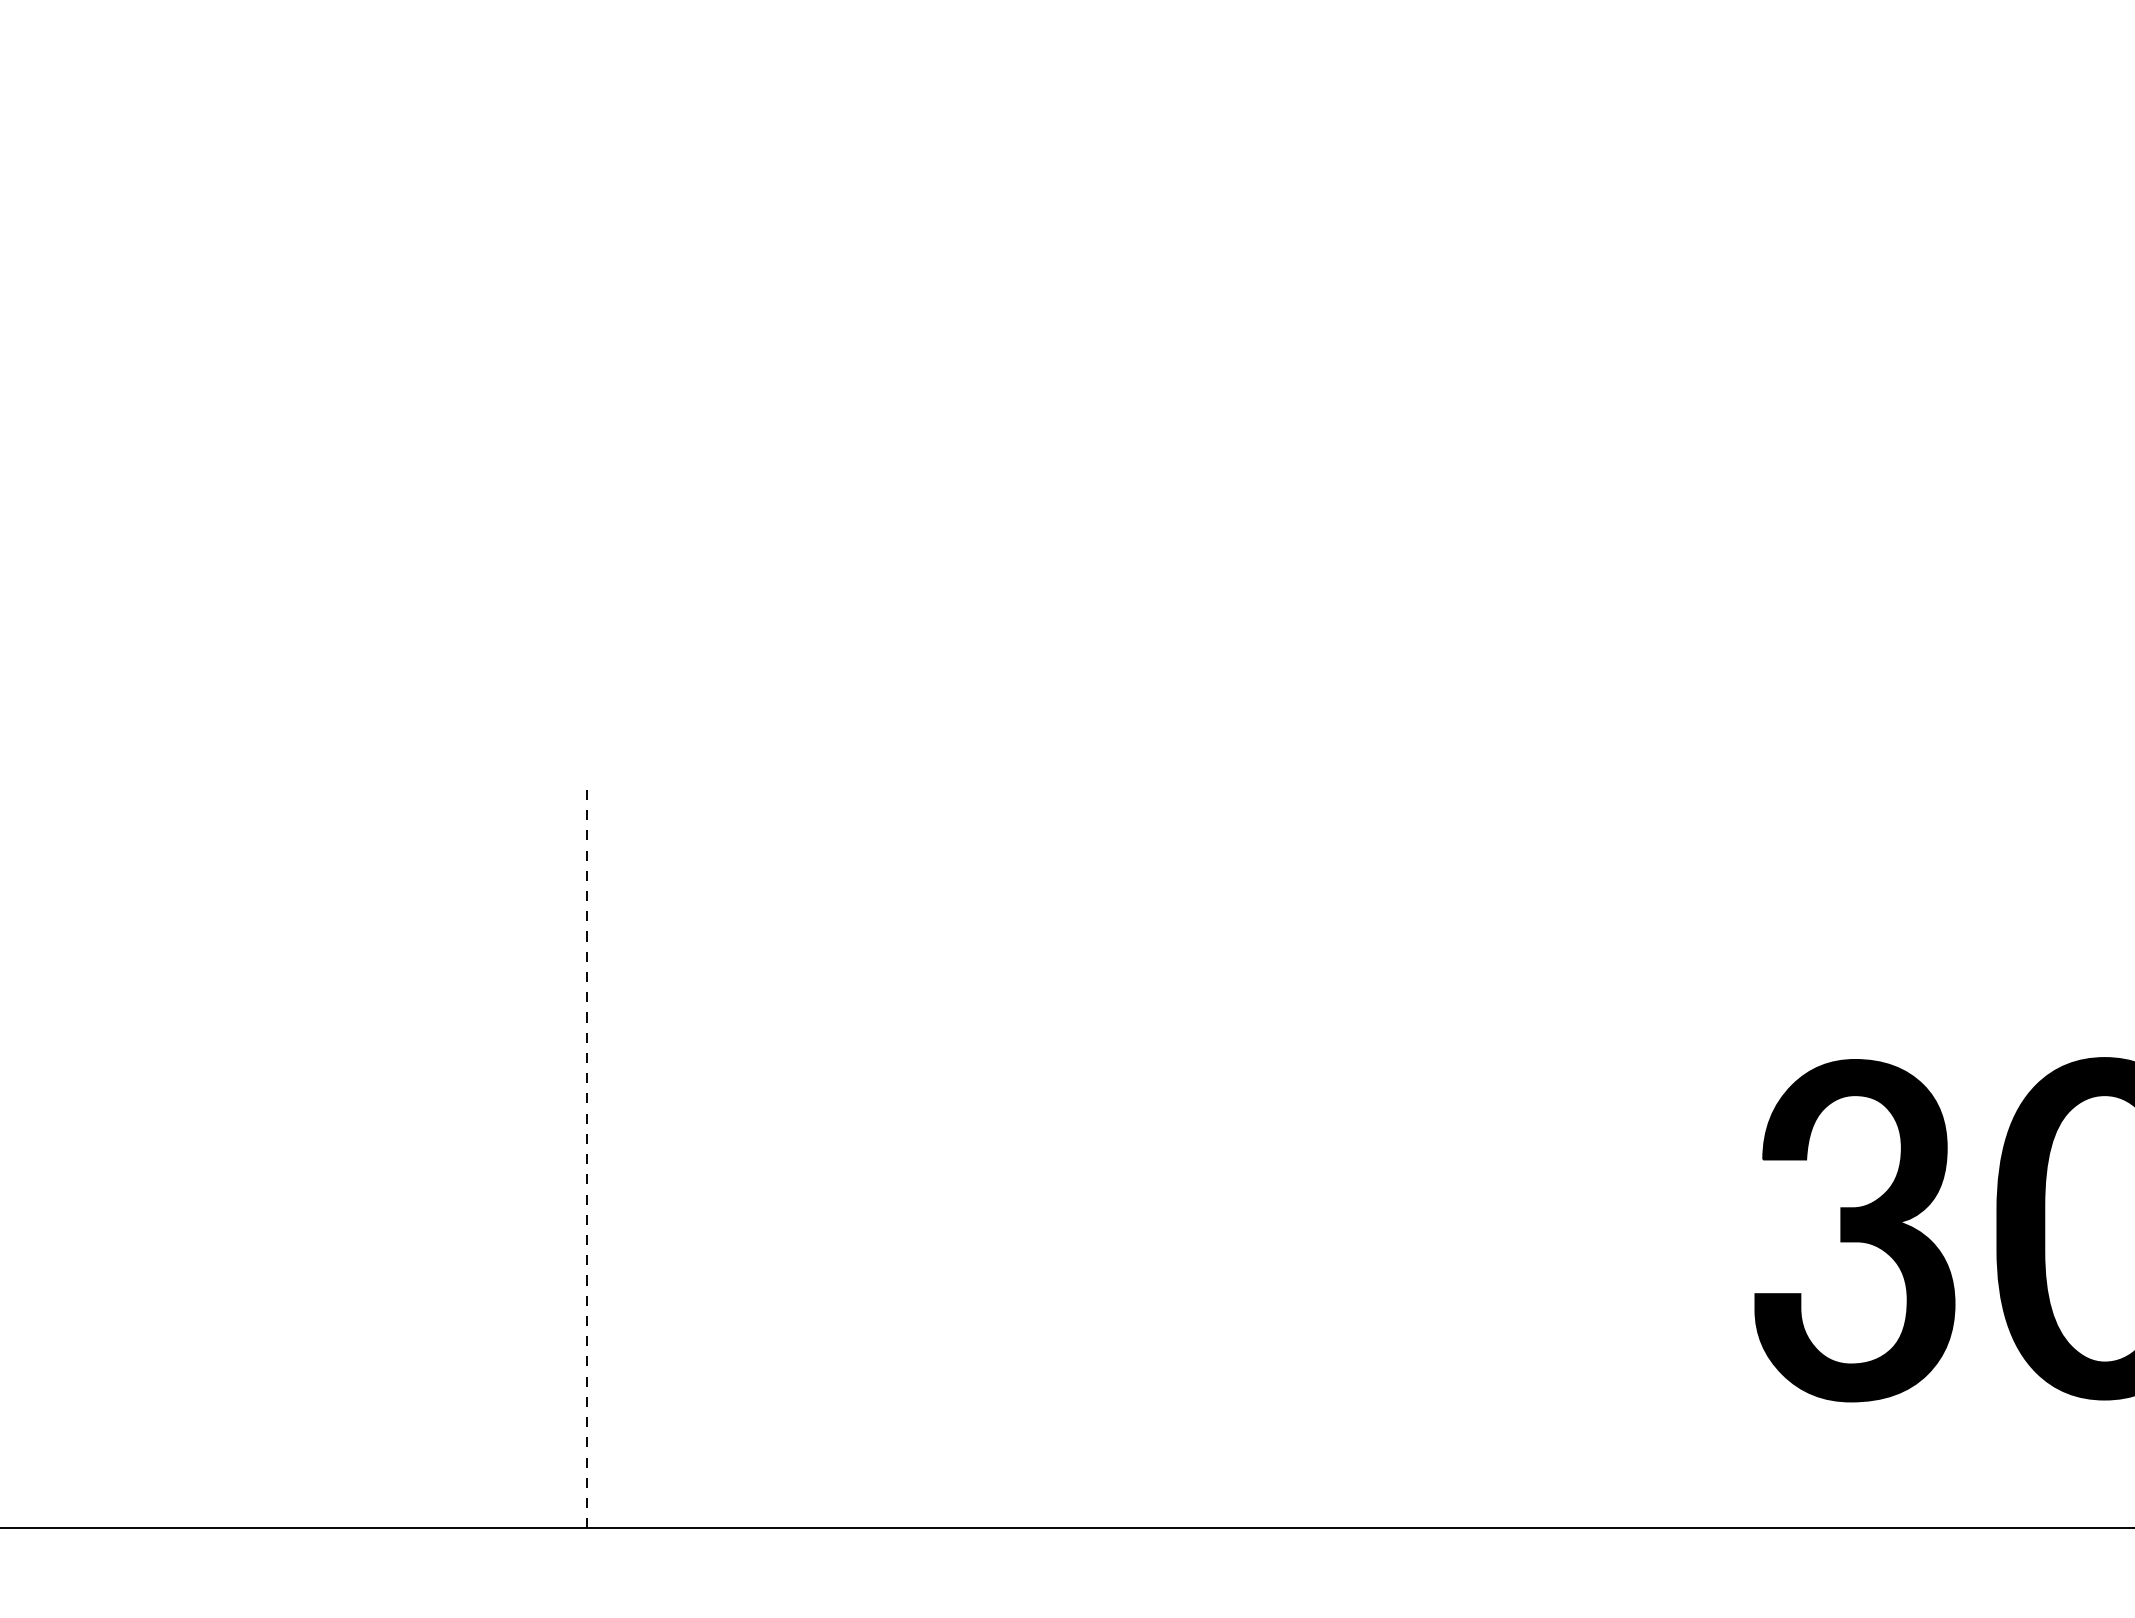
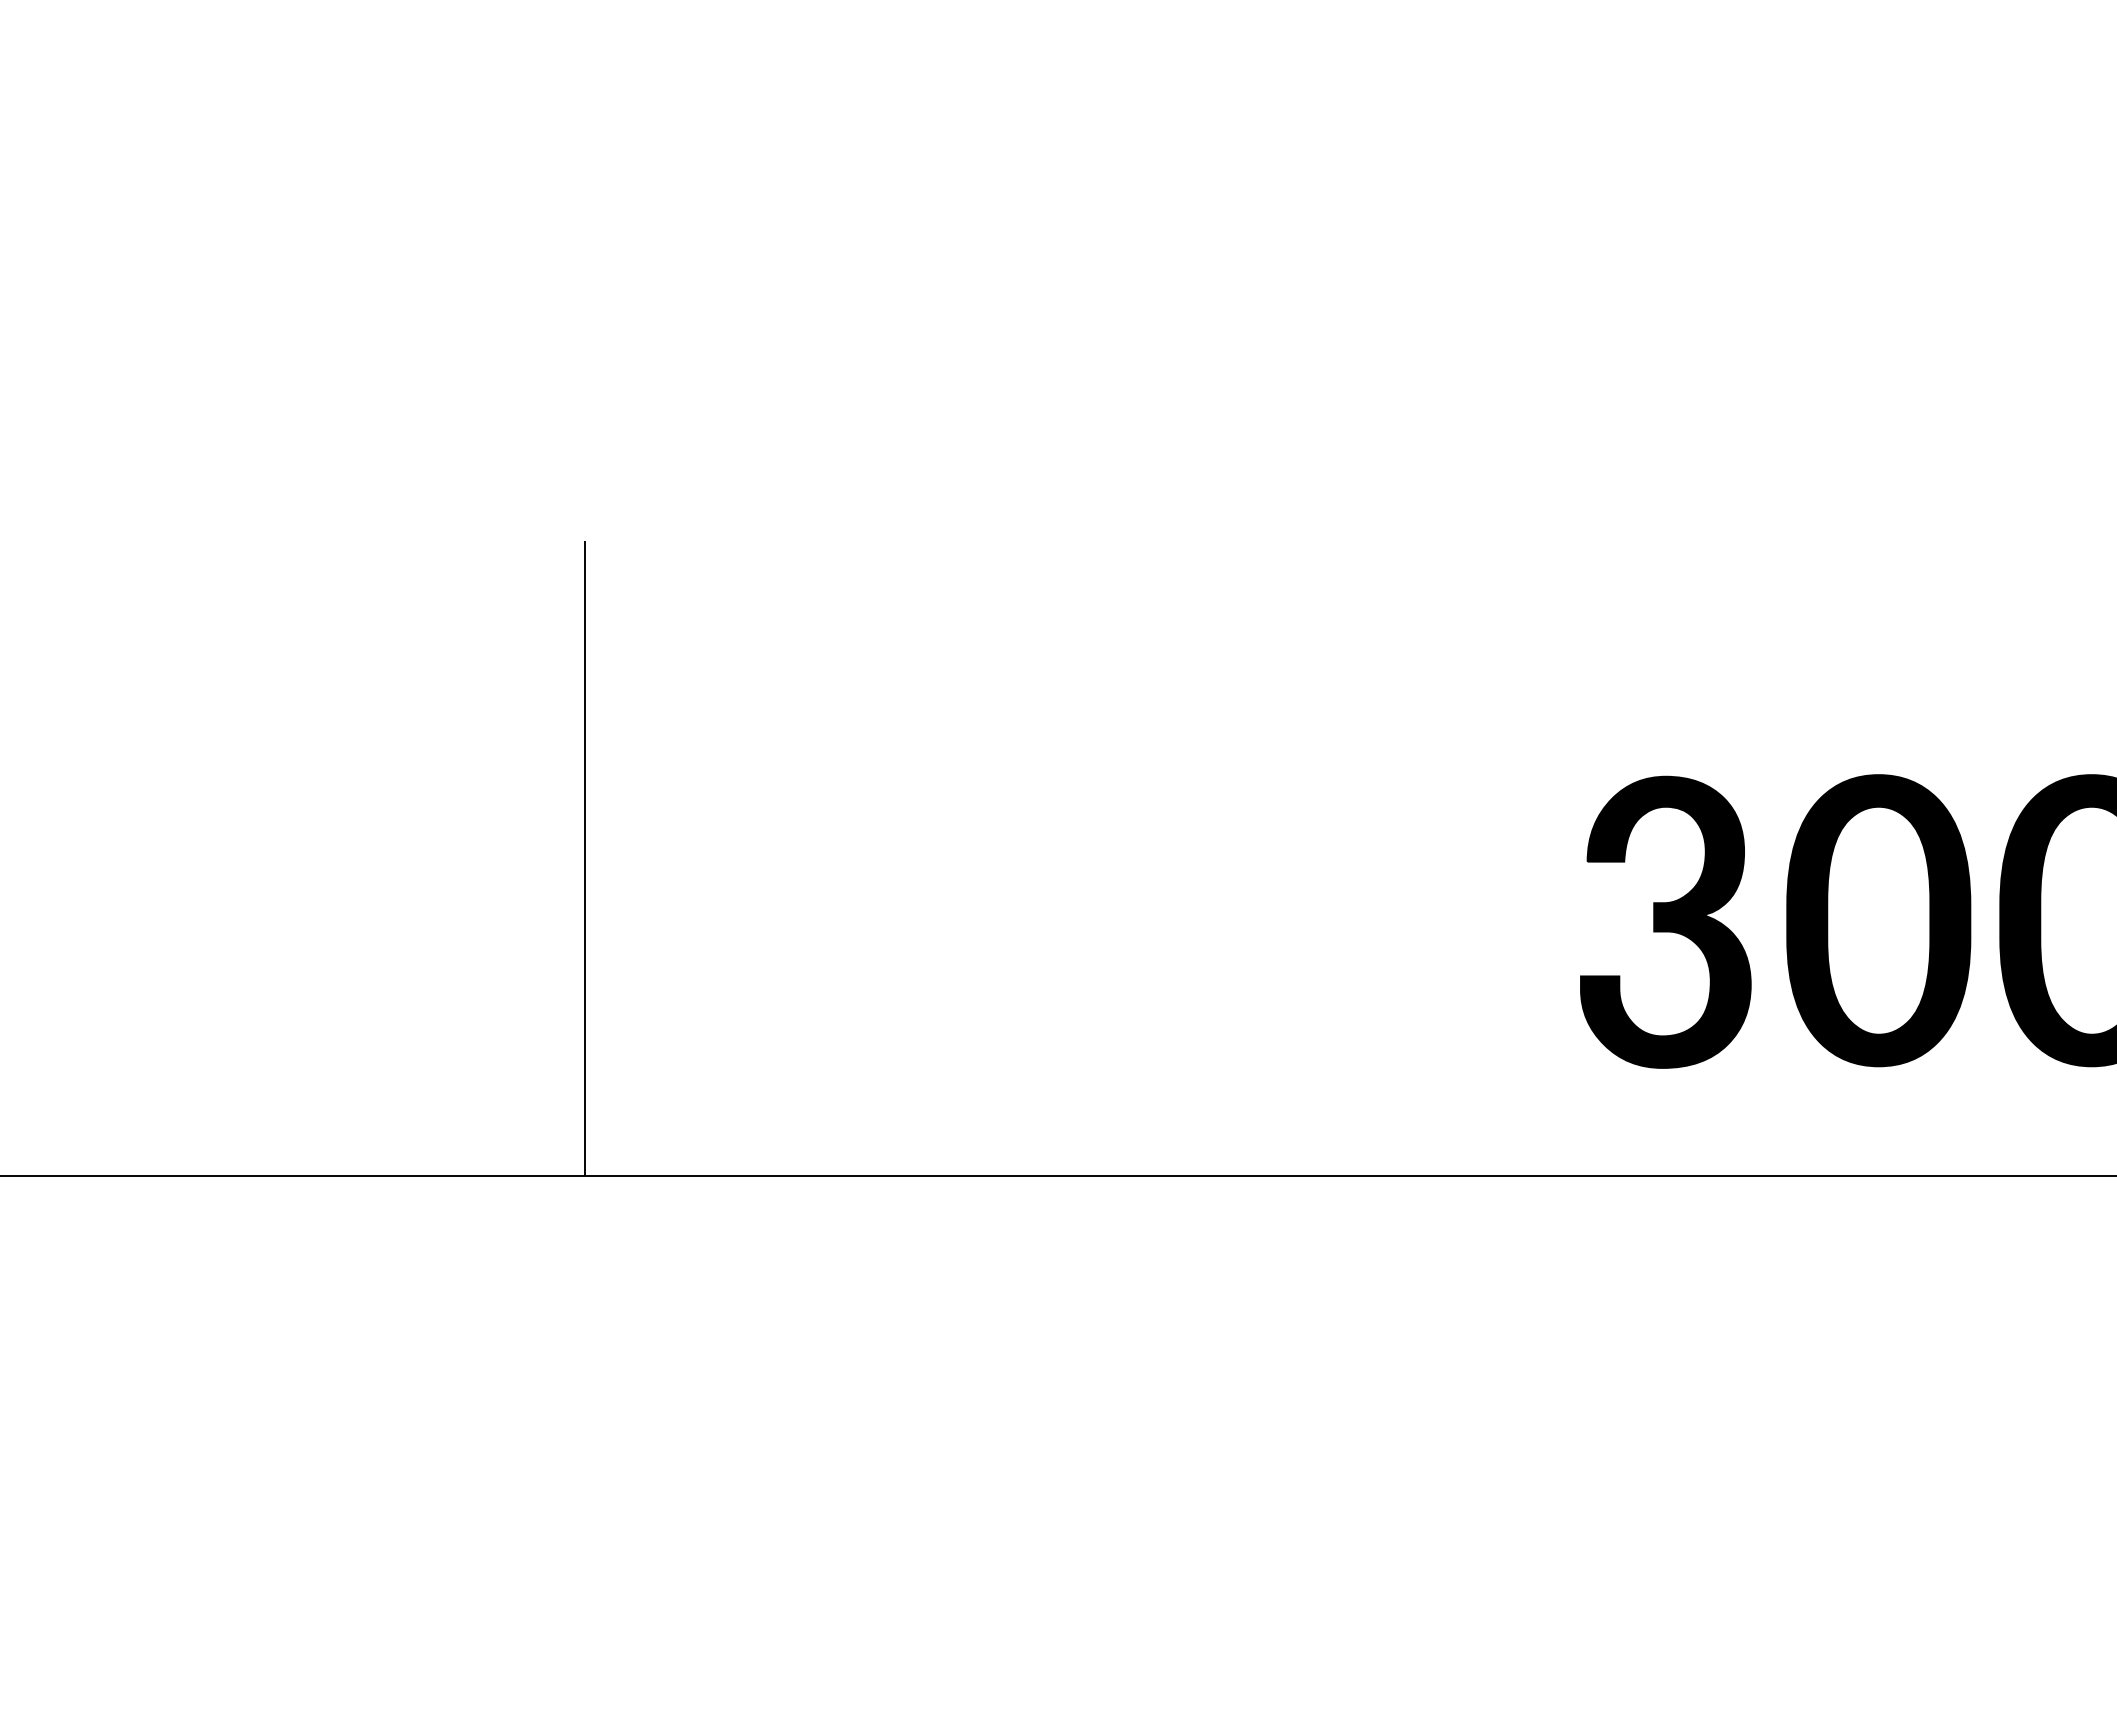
line: (587, 1155) -> (585, 858), dashed -> solid

